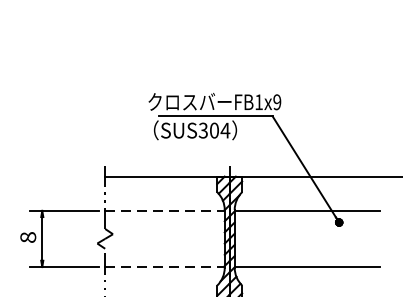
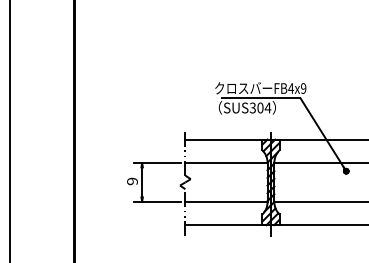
text: (259, 102) -> (291, 88), FB1x9 -> FB4x9
line: (165, 211) -> (226, 163), dashed -> solid
text: (28, 237) -> (132, 181), 8 -> 9
line: (165, 266) -> (226, 201), dashed -> solid

